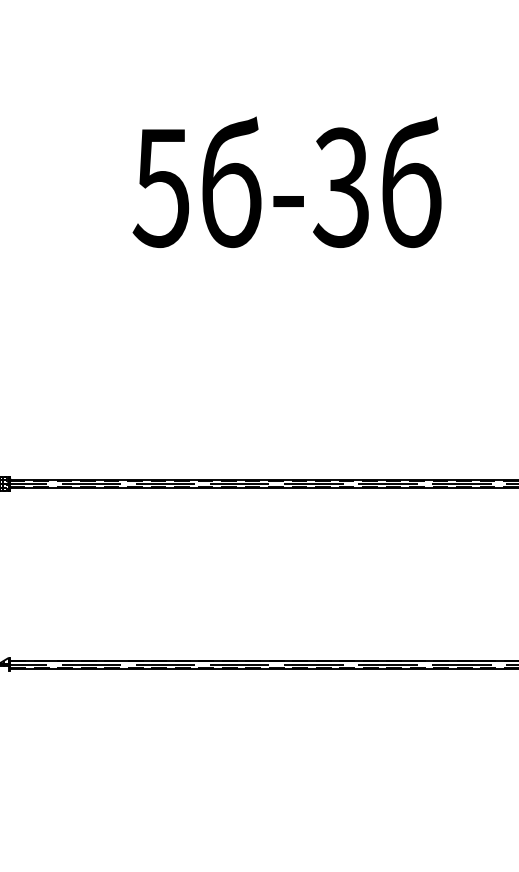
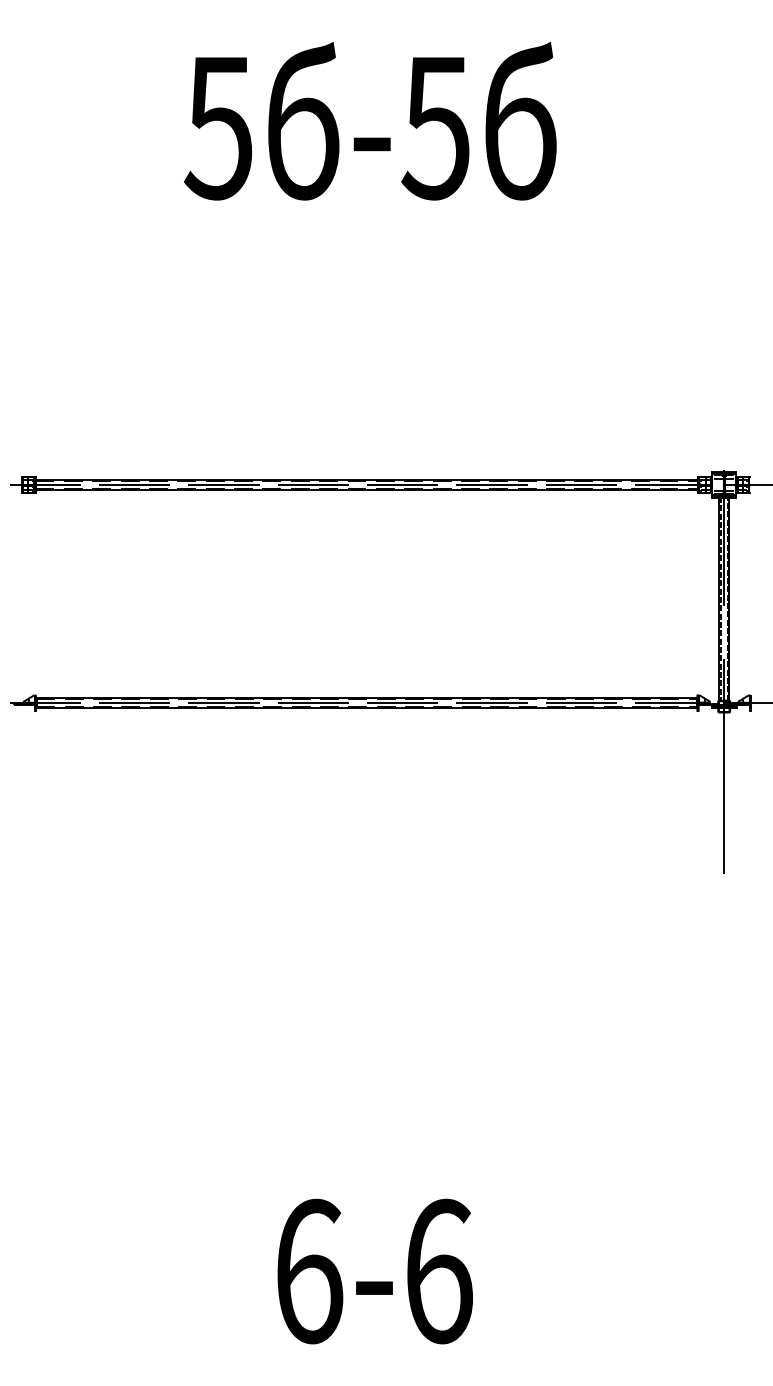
text: (341, 187) -> (435, 127), -3 -> -5

